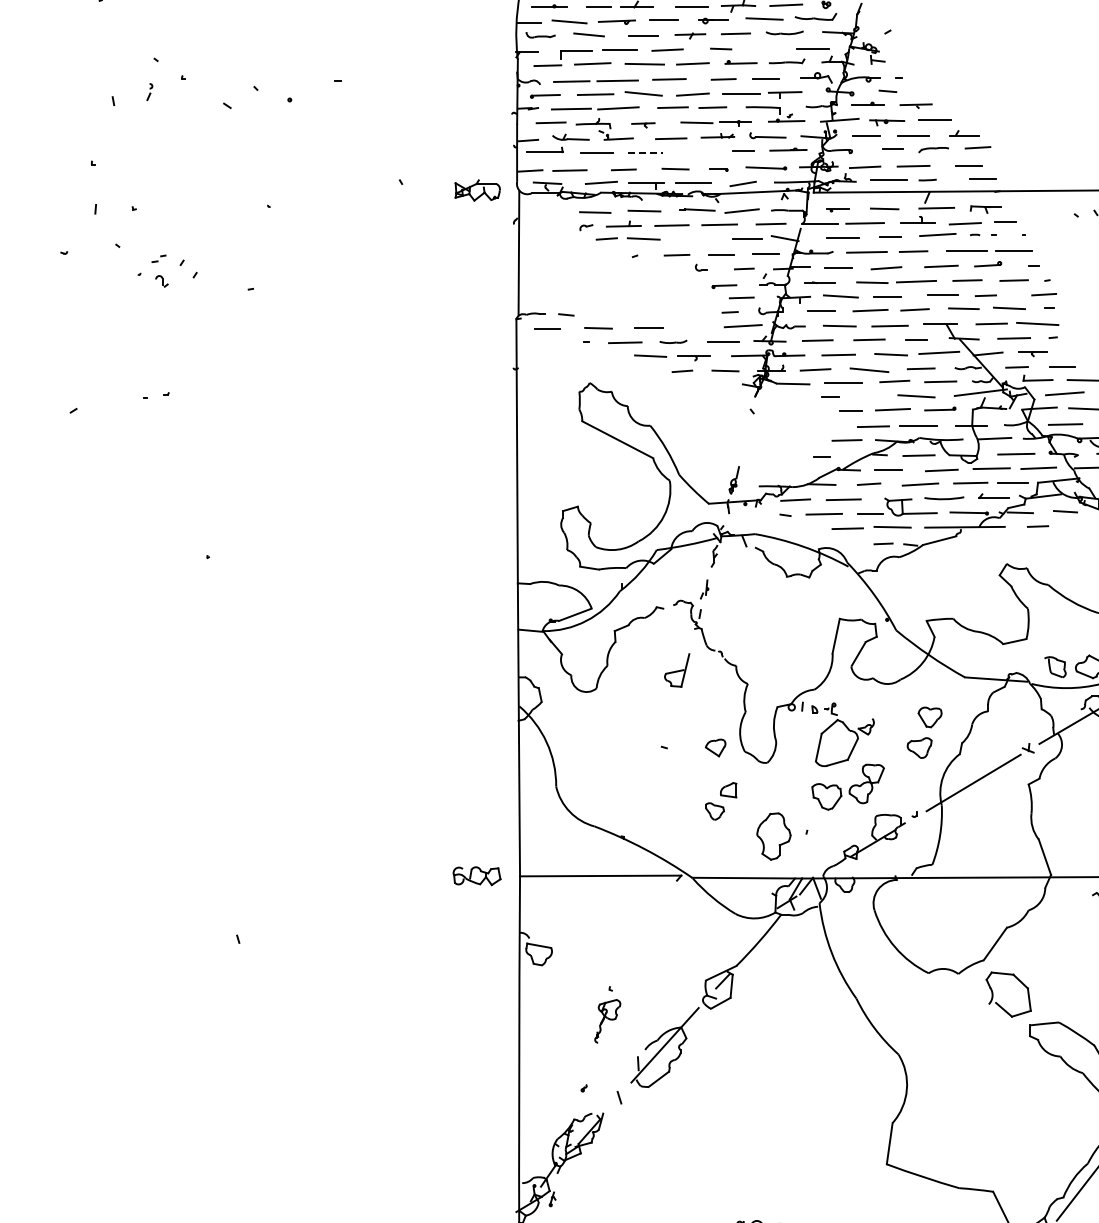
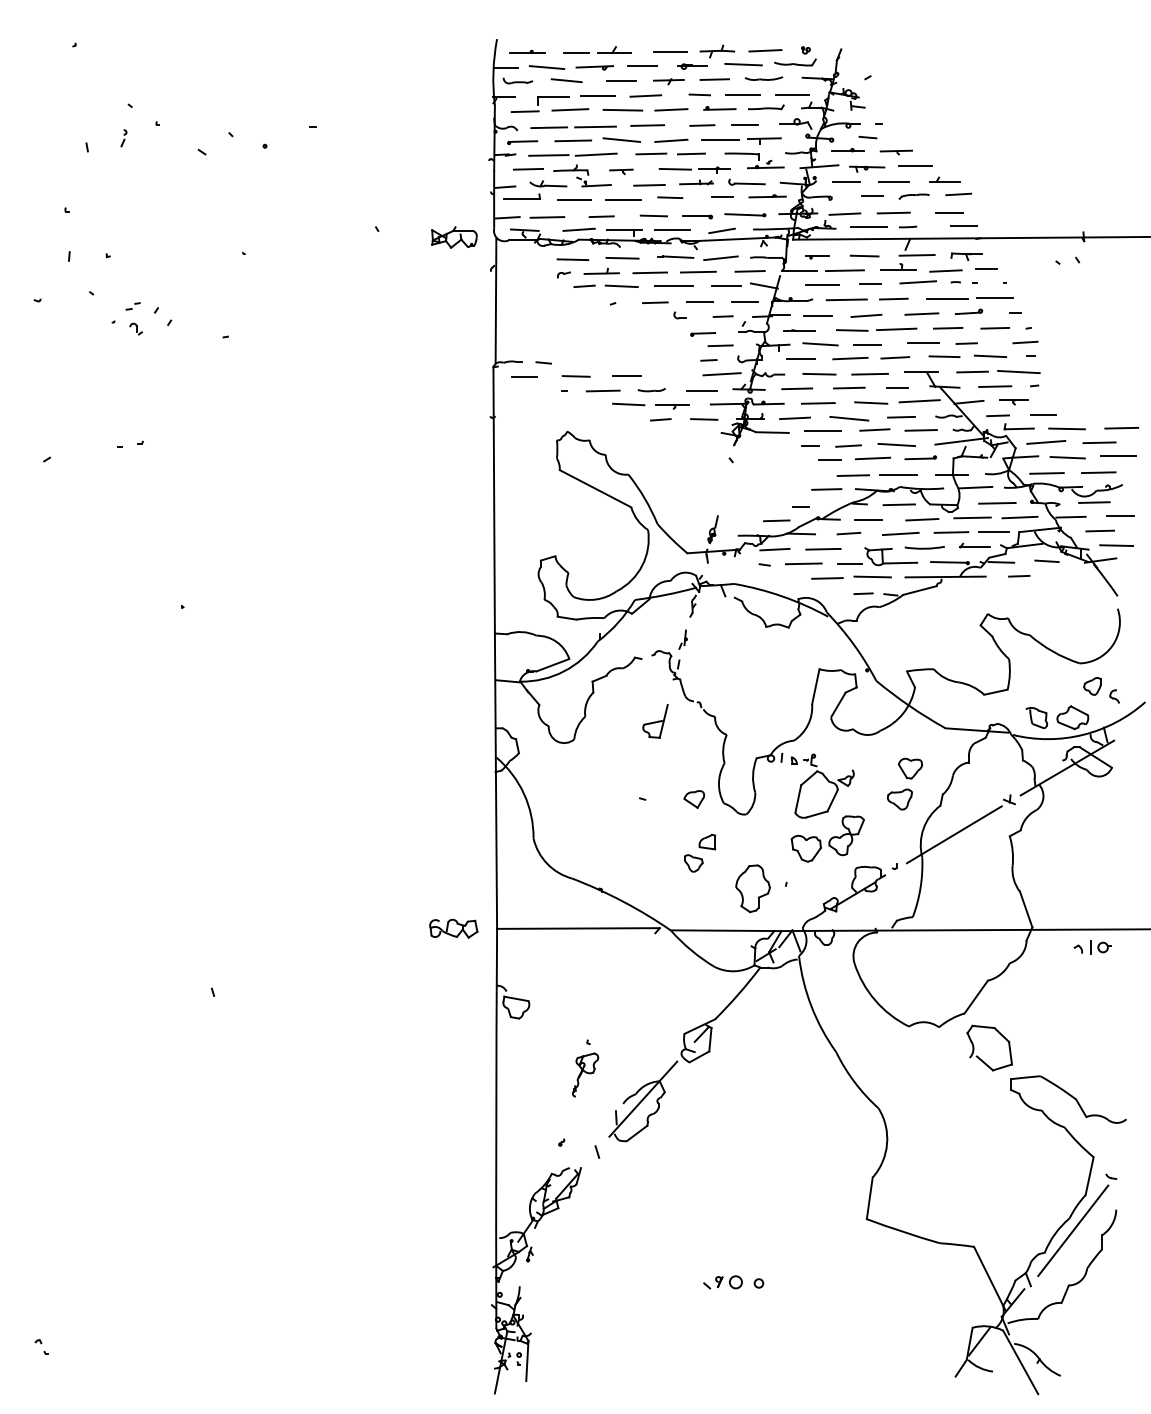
line: (764, 49) -> (743, 95), added
line: (692, 150) -> (670, 197), added
line: (645, 152) -> (623, 199), dashed -> solid
part: (718, 169) -> (697, 216), size x1.67
line: (696, 239) -> (674, 286), added
line: (868, 396) -> (848, 445), added
line: (797, 471) -> (776, 520), added

